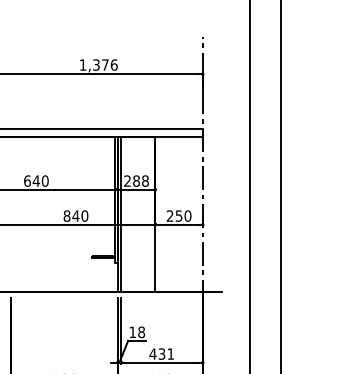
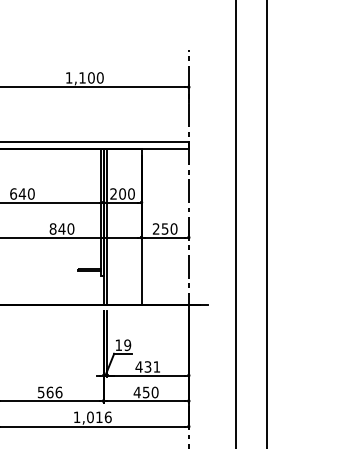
text: (105, 64) -> (91, 77), 1,376 -> 1,100
text: (140, 180) -> (126, 193), 288 -> 200
text: (141, 331) -> (127, 344), 18 -> 19

